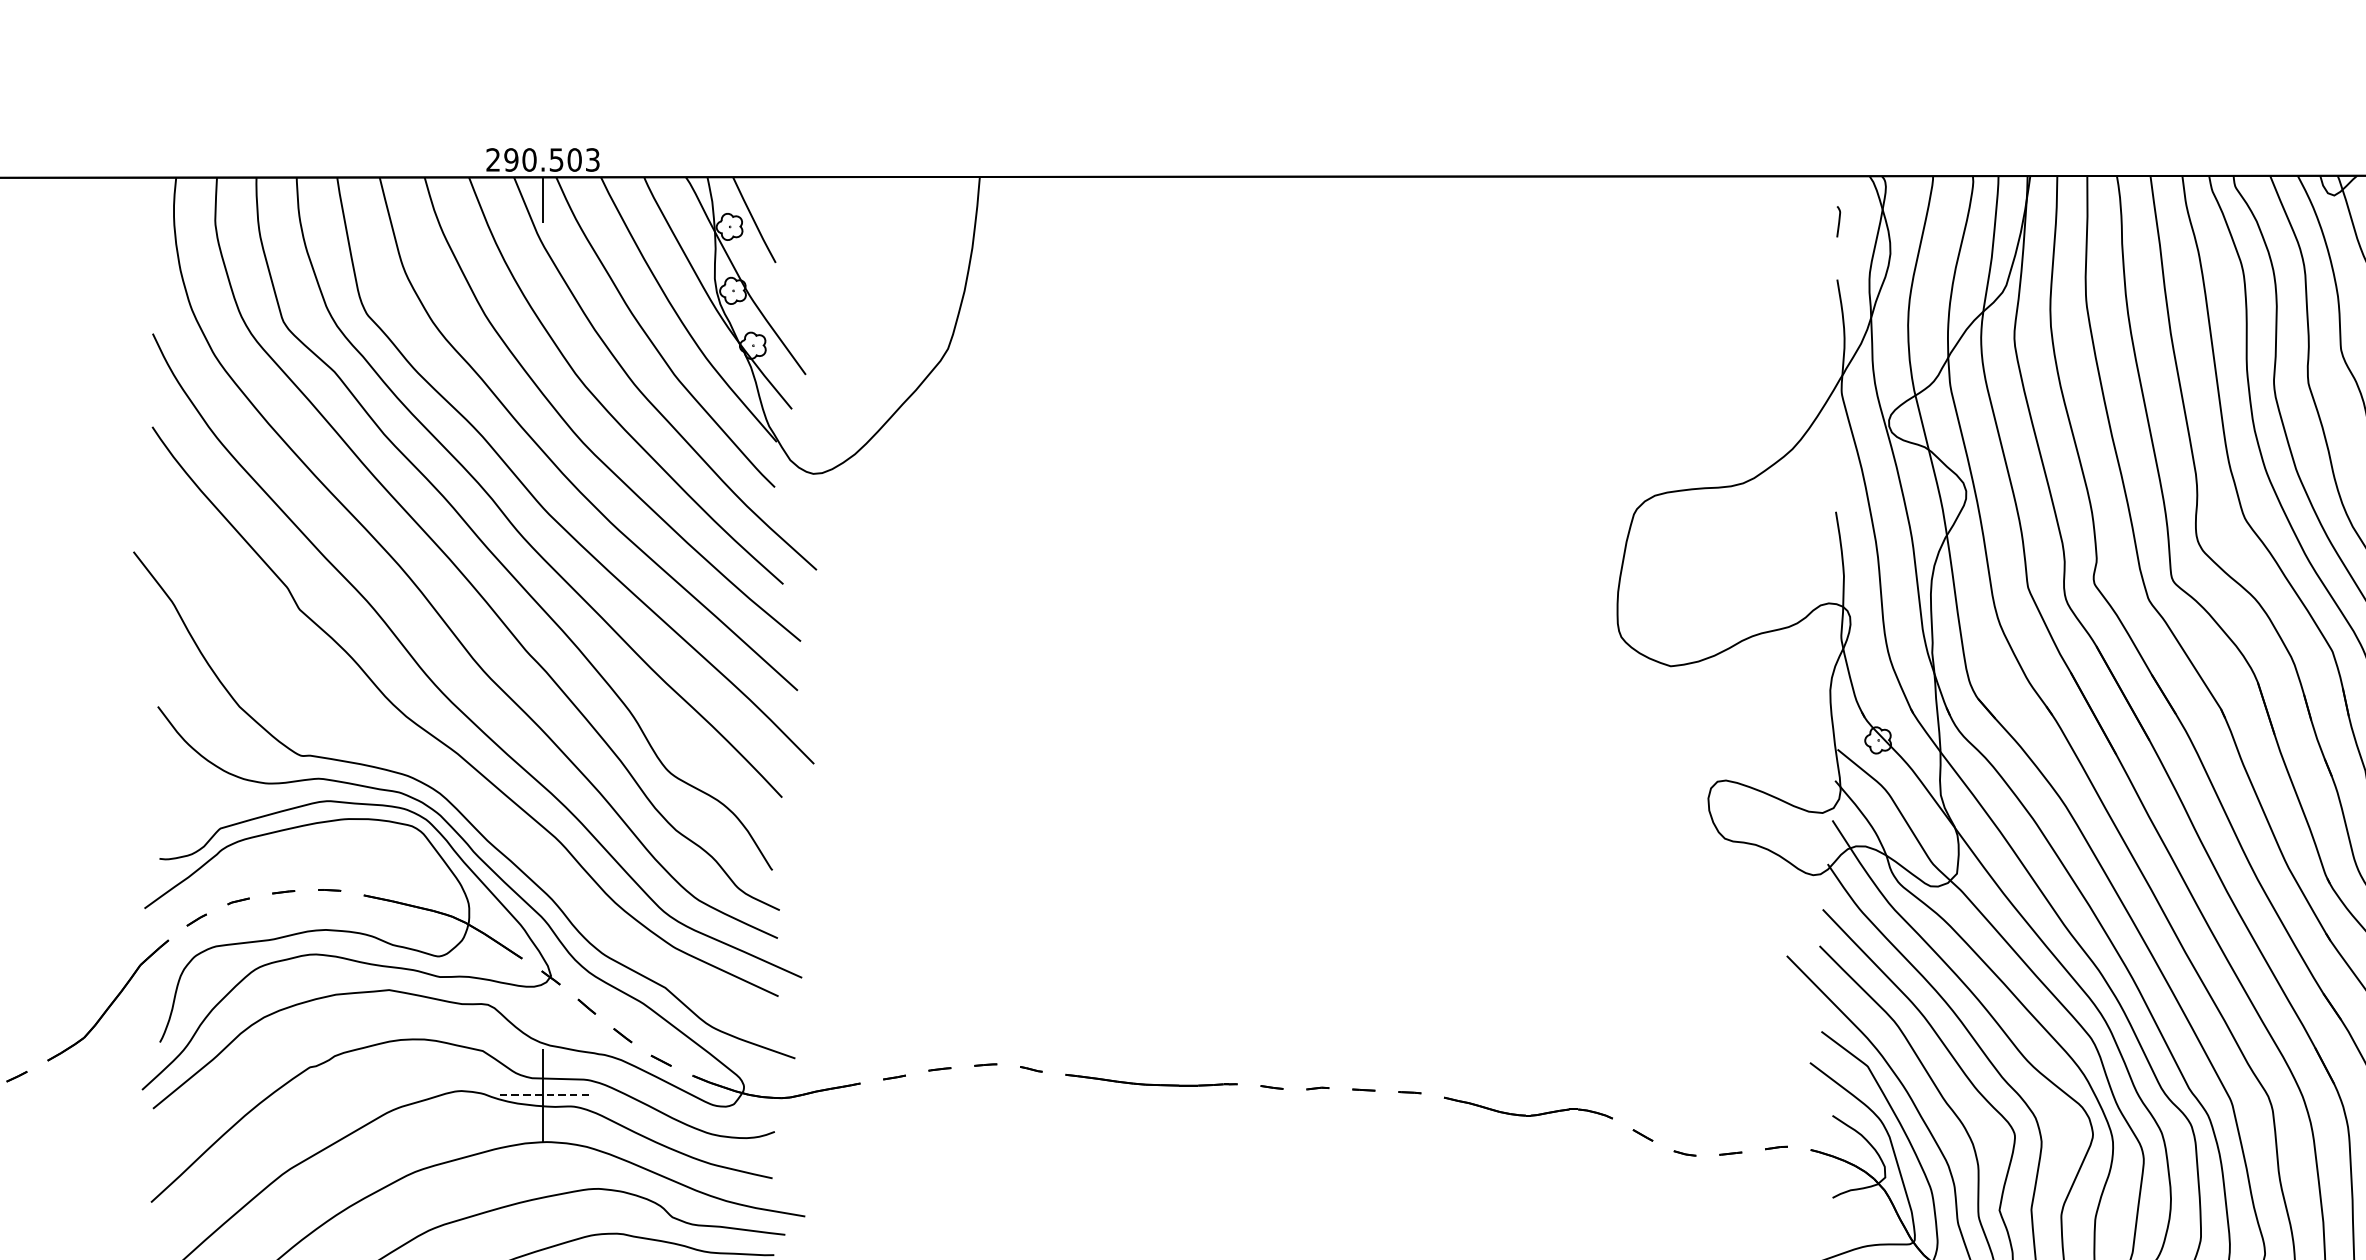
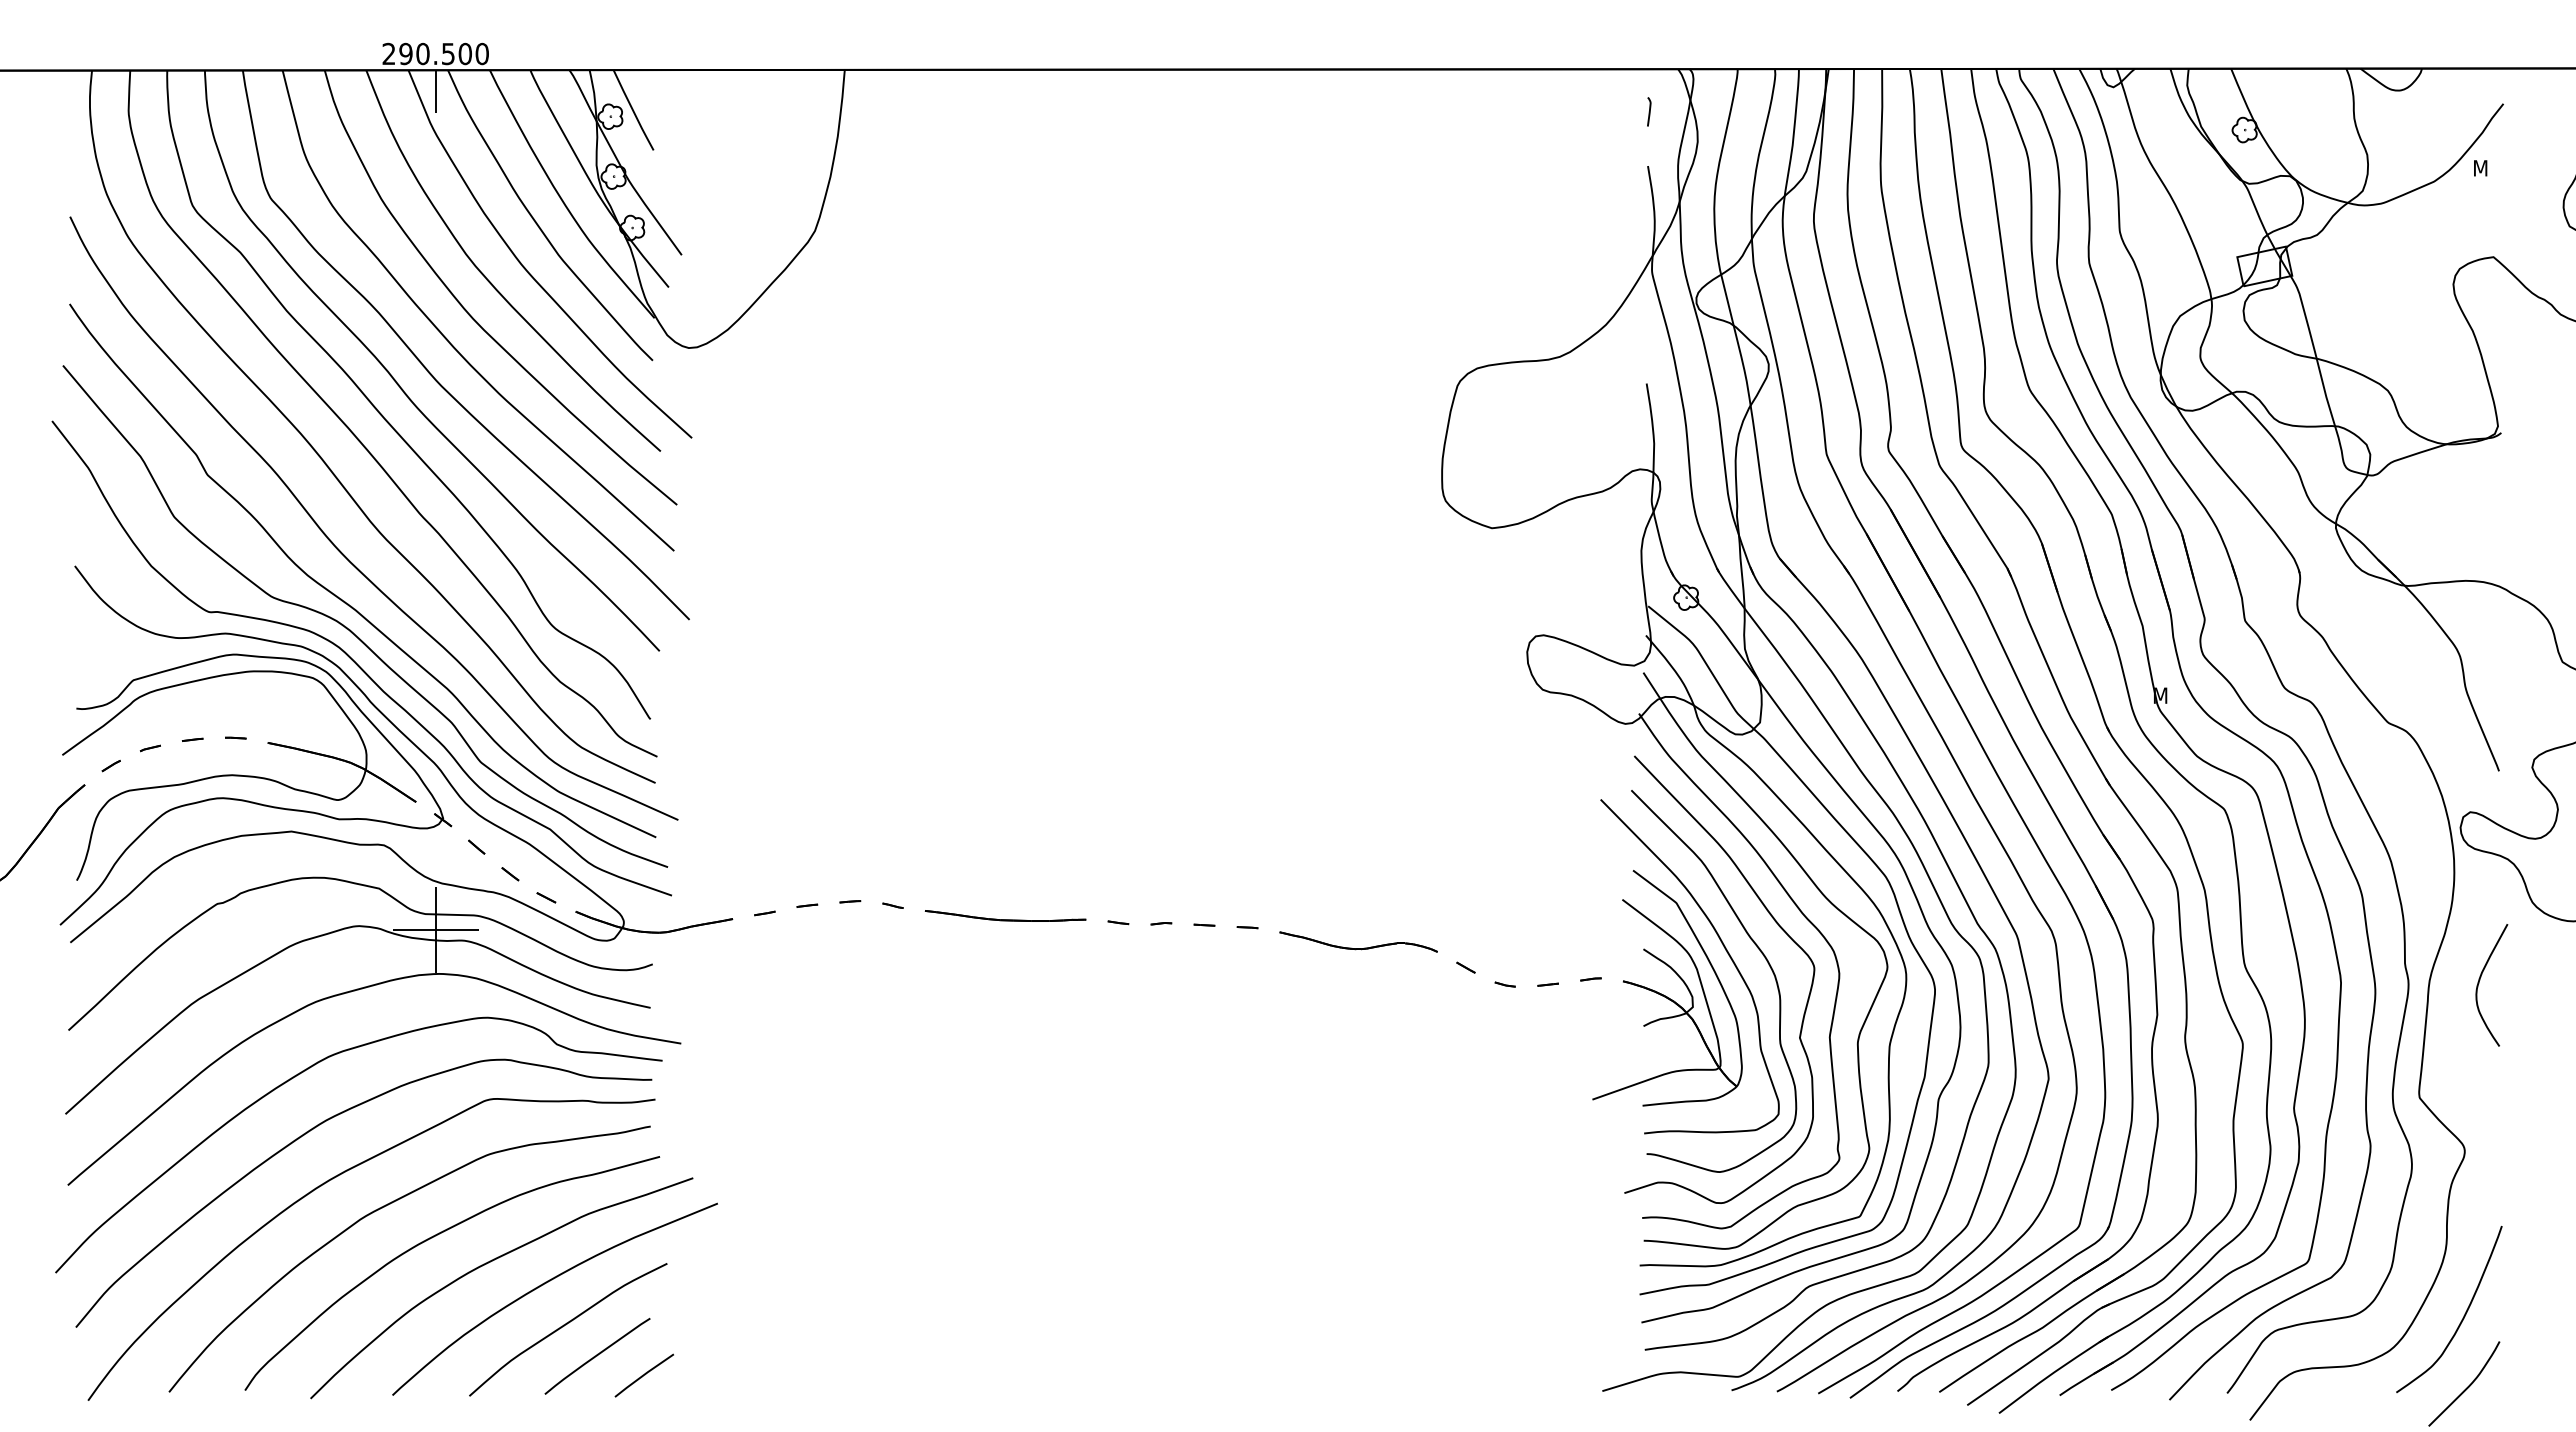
text: (591, 160) -> (481, 54), 290.503 -> 290.500
curve: (453, 775) -> (351, 630), added
line: (542, 1095) -> (435, 930), dashed -> solid

